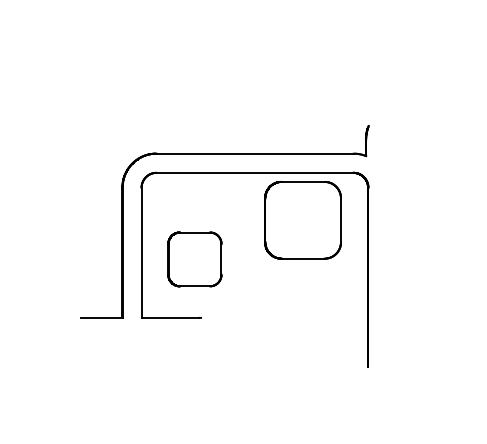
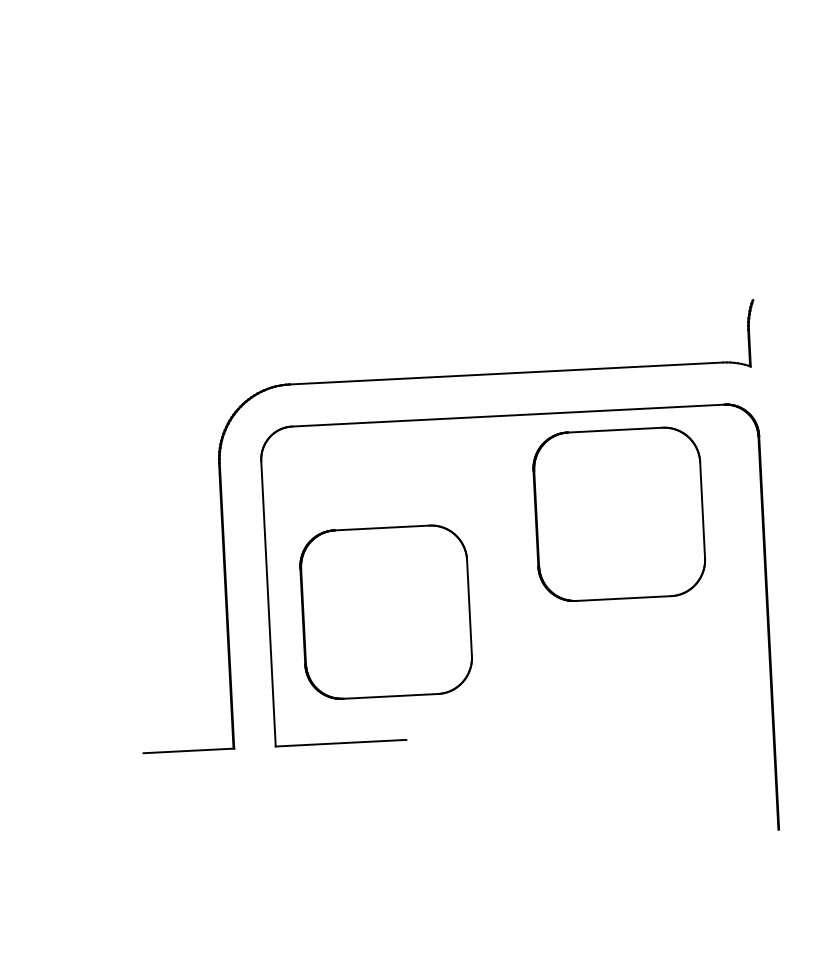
part: (194, 259) -> (385, 612), size x1.43

